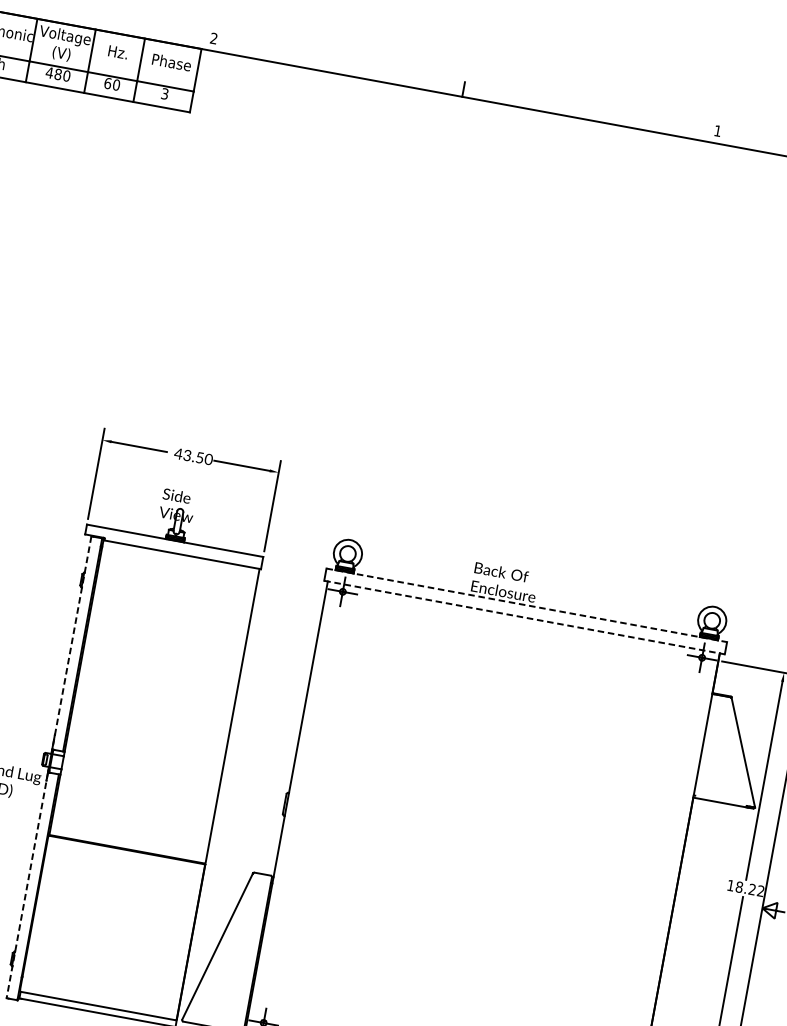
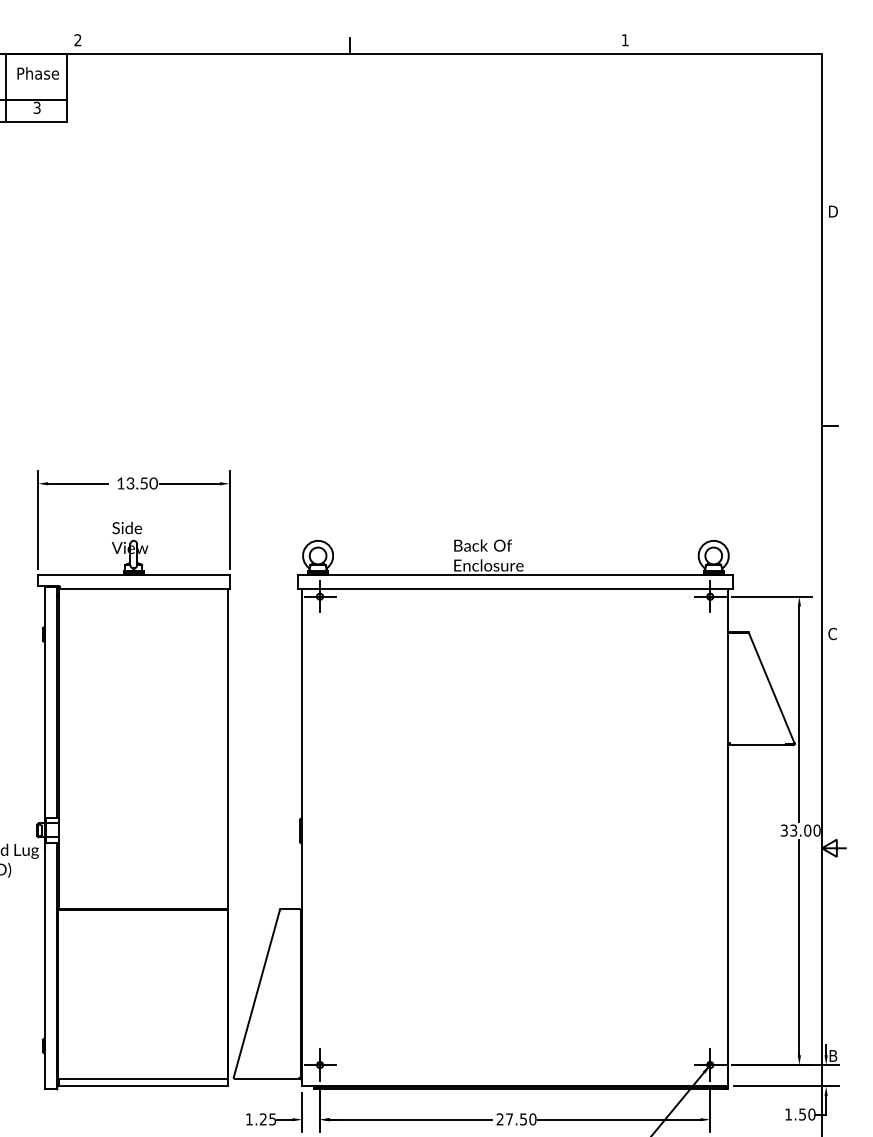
text: (178, 453) -> (120, 483), 43.50 -> 13.50
line: (526, 605) -> (515, 575), dashed -> solid
line: (524, 617) -> (515, 588), dashed -> solid
line: (72, 642) -> (45, 702), dashed -> solid
line: (27, 884) -> (45, 965), dashed -> solid
text: (745, 888) -> (800, 830), 18.22 -> 33.00

